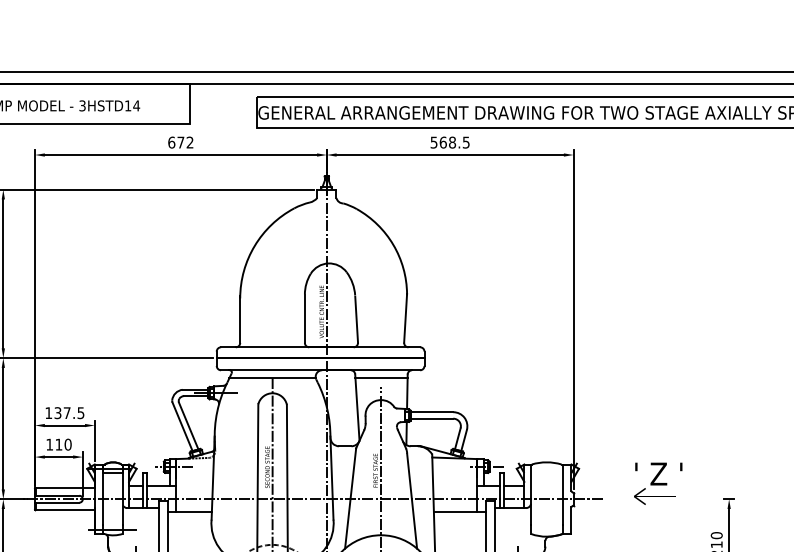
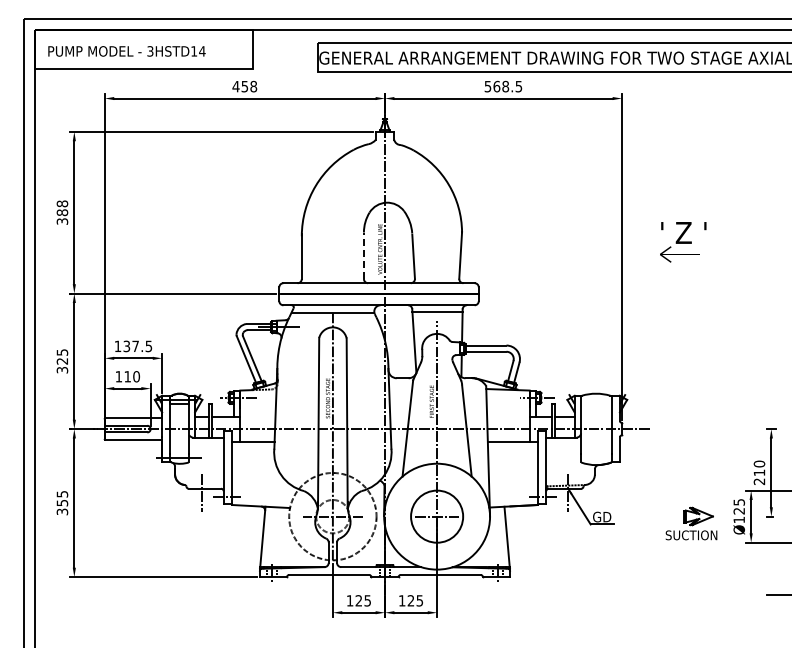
text: (180, 142) -> (244, 86), 672 -> 458
line: (304, 318) -> (363, 255), solid -> dashed
text: (658, 484) -> (683, 242), moved

